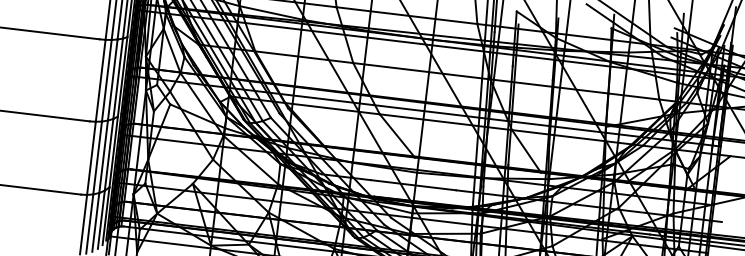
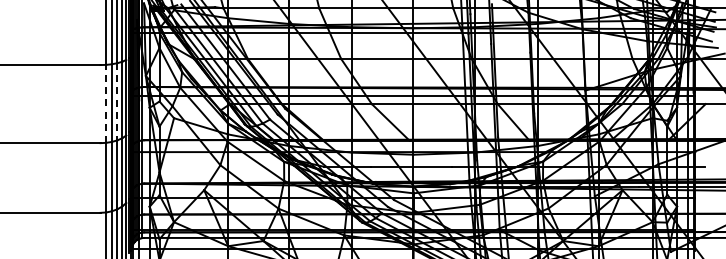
line: (112, 79) -> (117, 101), solid -> dashed
line: (101, 80) -> (106, 103), solid -> dashed

